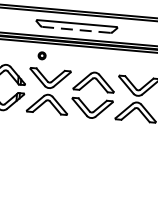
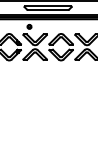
line: (77, 30) -> (48, 10), dashed -> solid

